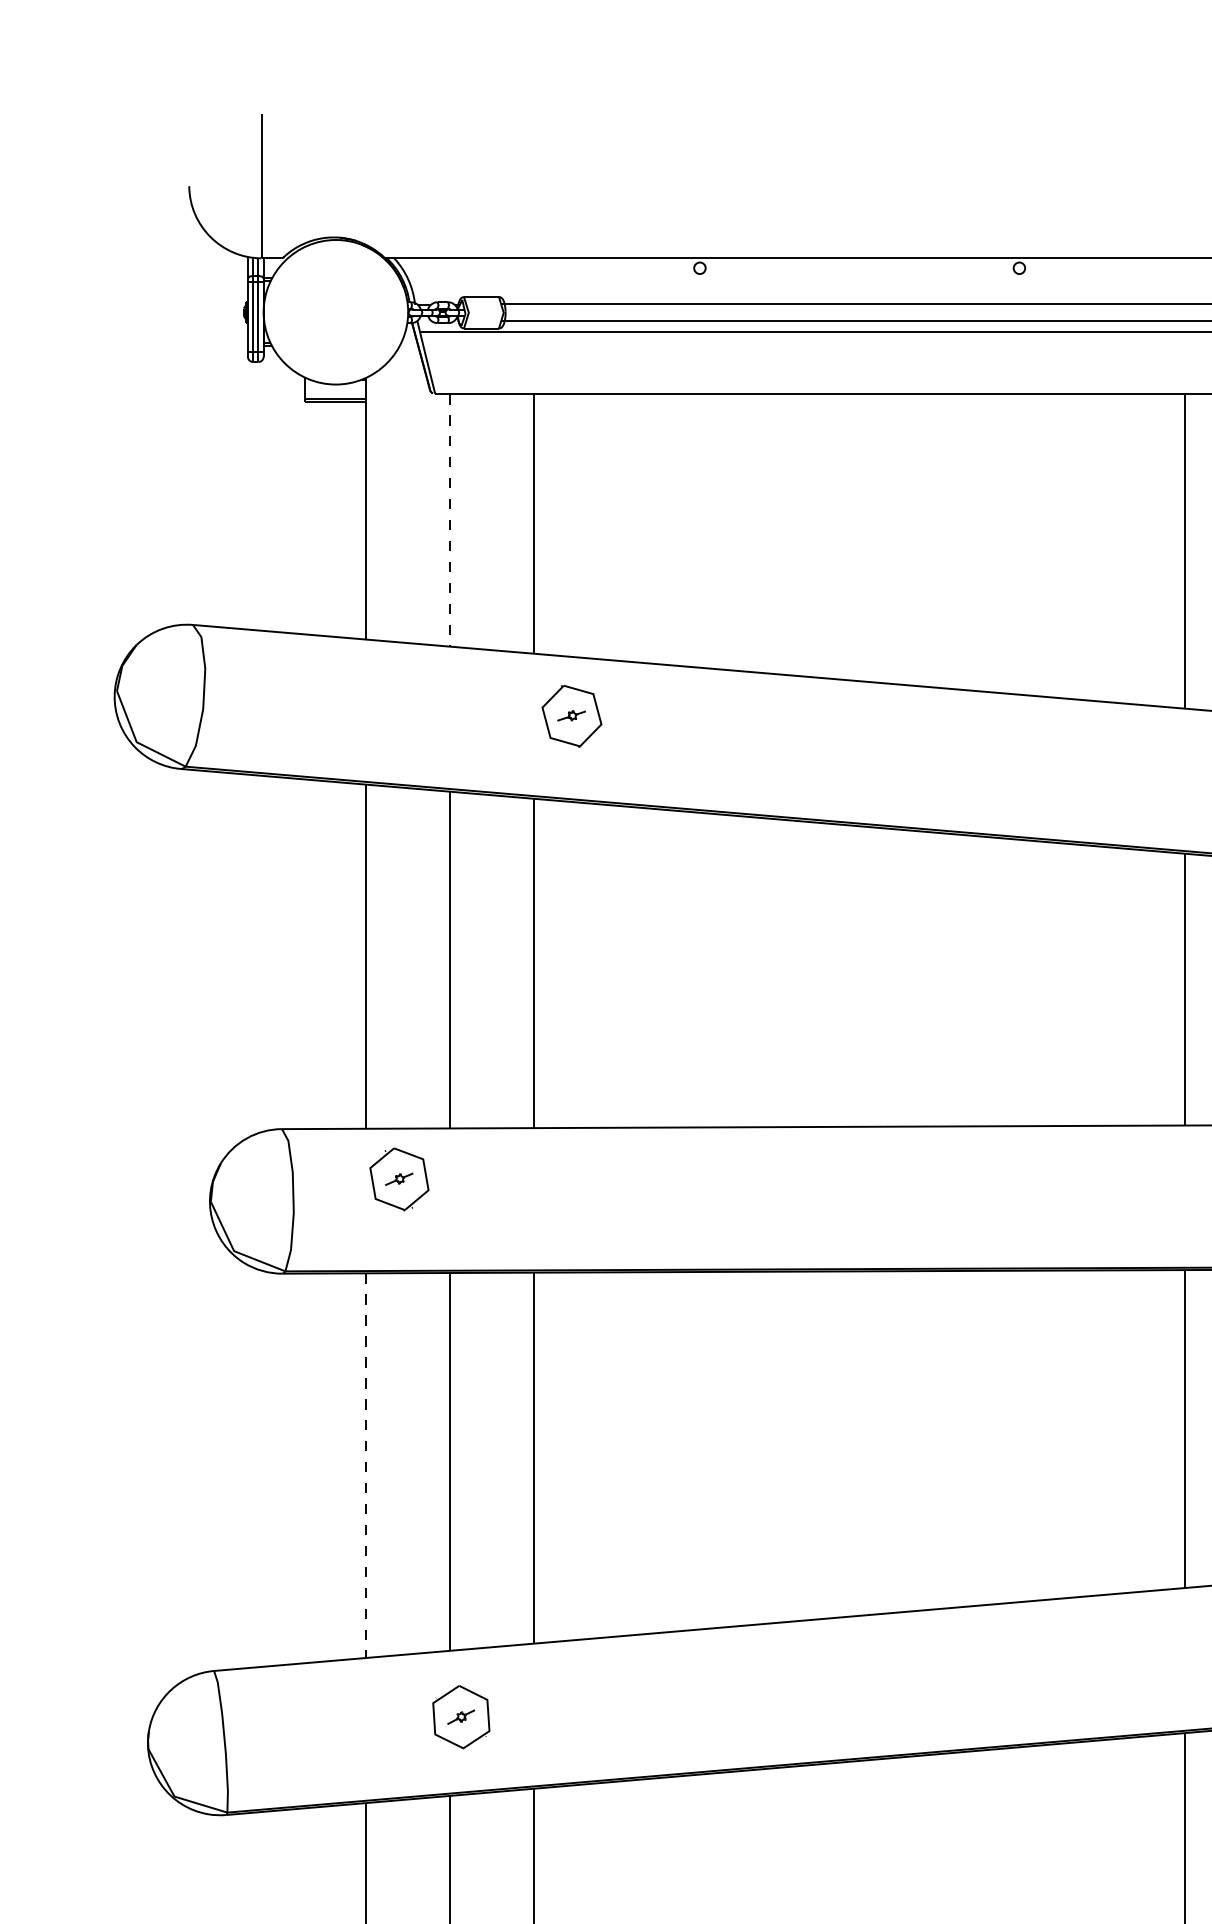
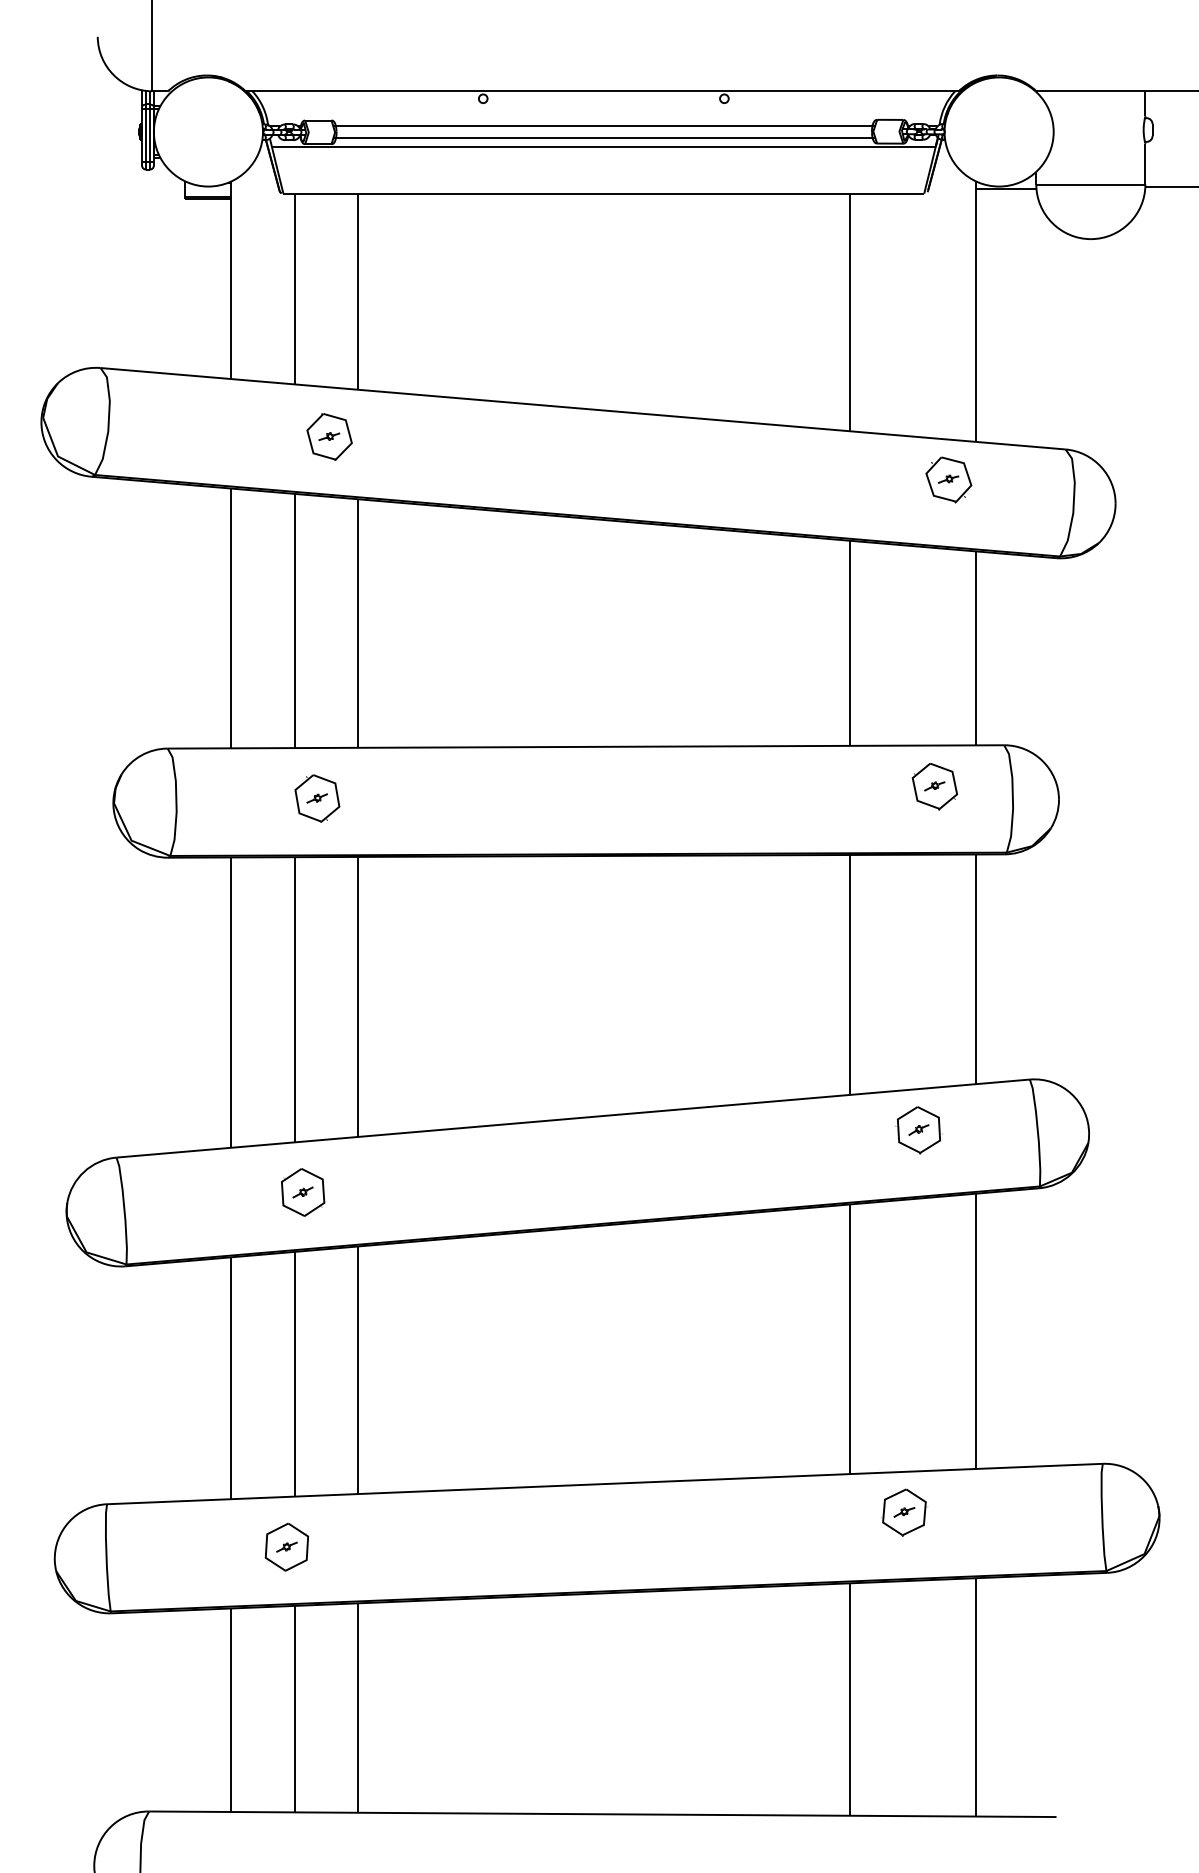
line: (449, 520) -> (294, 289), dashed -> solid
part: (571, 715) -> (329, 436), moved
part: (399, 1179) -> (317, 798), moved
line: (366, 1466) -> (231, 1003), dashed -> solid

